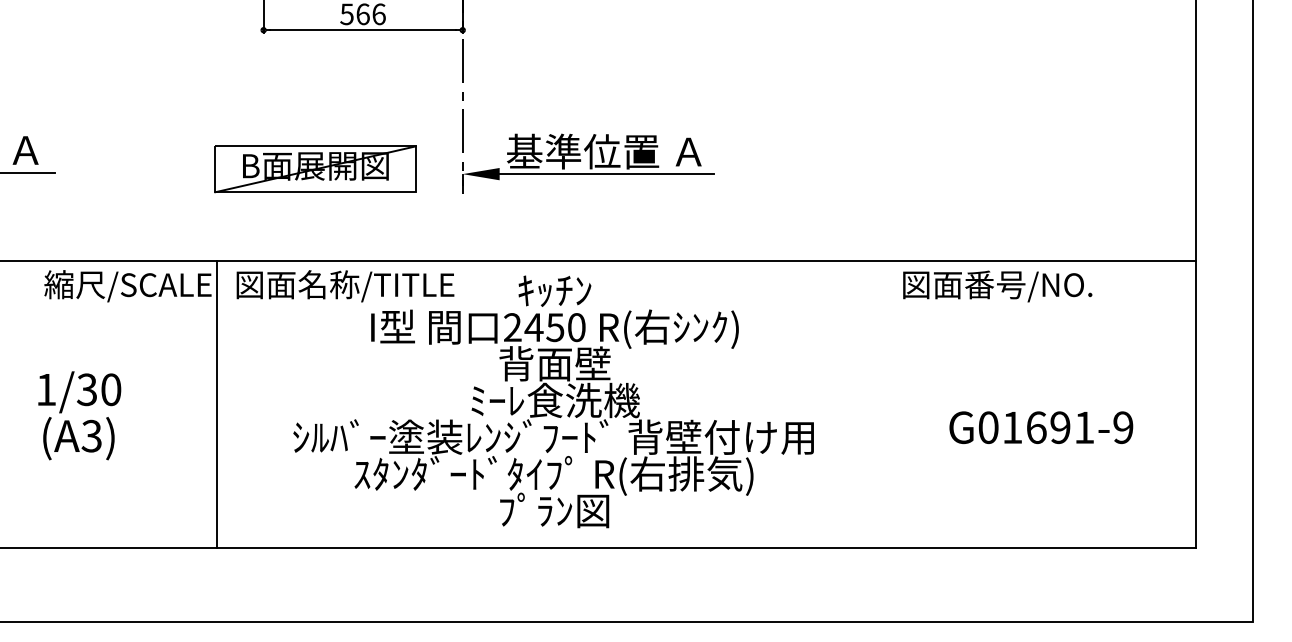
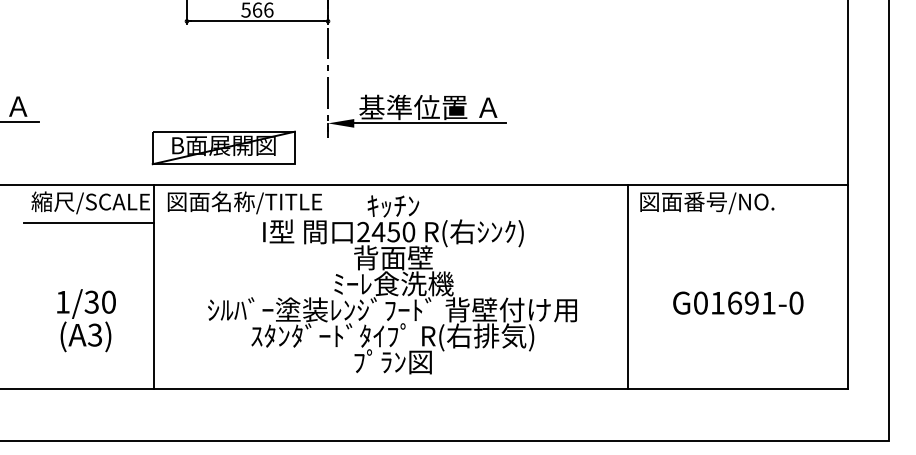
part: (315, 168) -> (223, 147), moved
line: (124, 315) -> (88, 223), added
line: (886, 404) -> (628, 286), added
text: (79, 415) -> (86, 320), moved
text: (1123, 426) -> (796, 302), G01691-9 -> G01691-0

